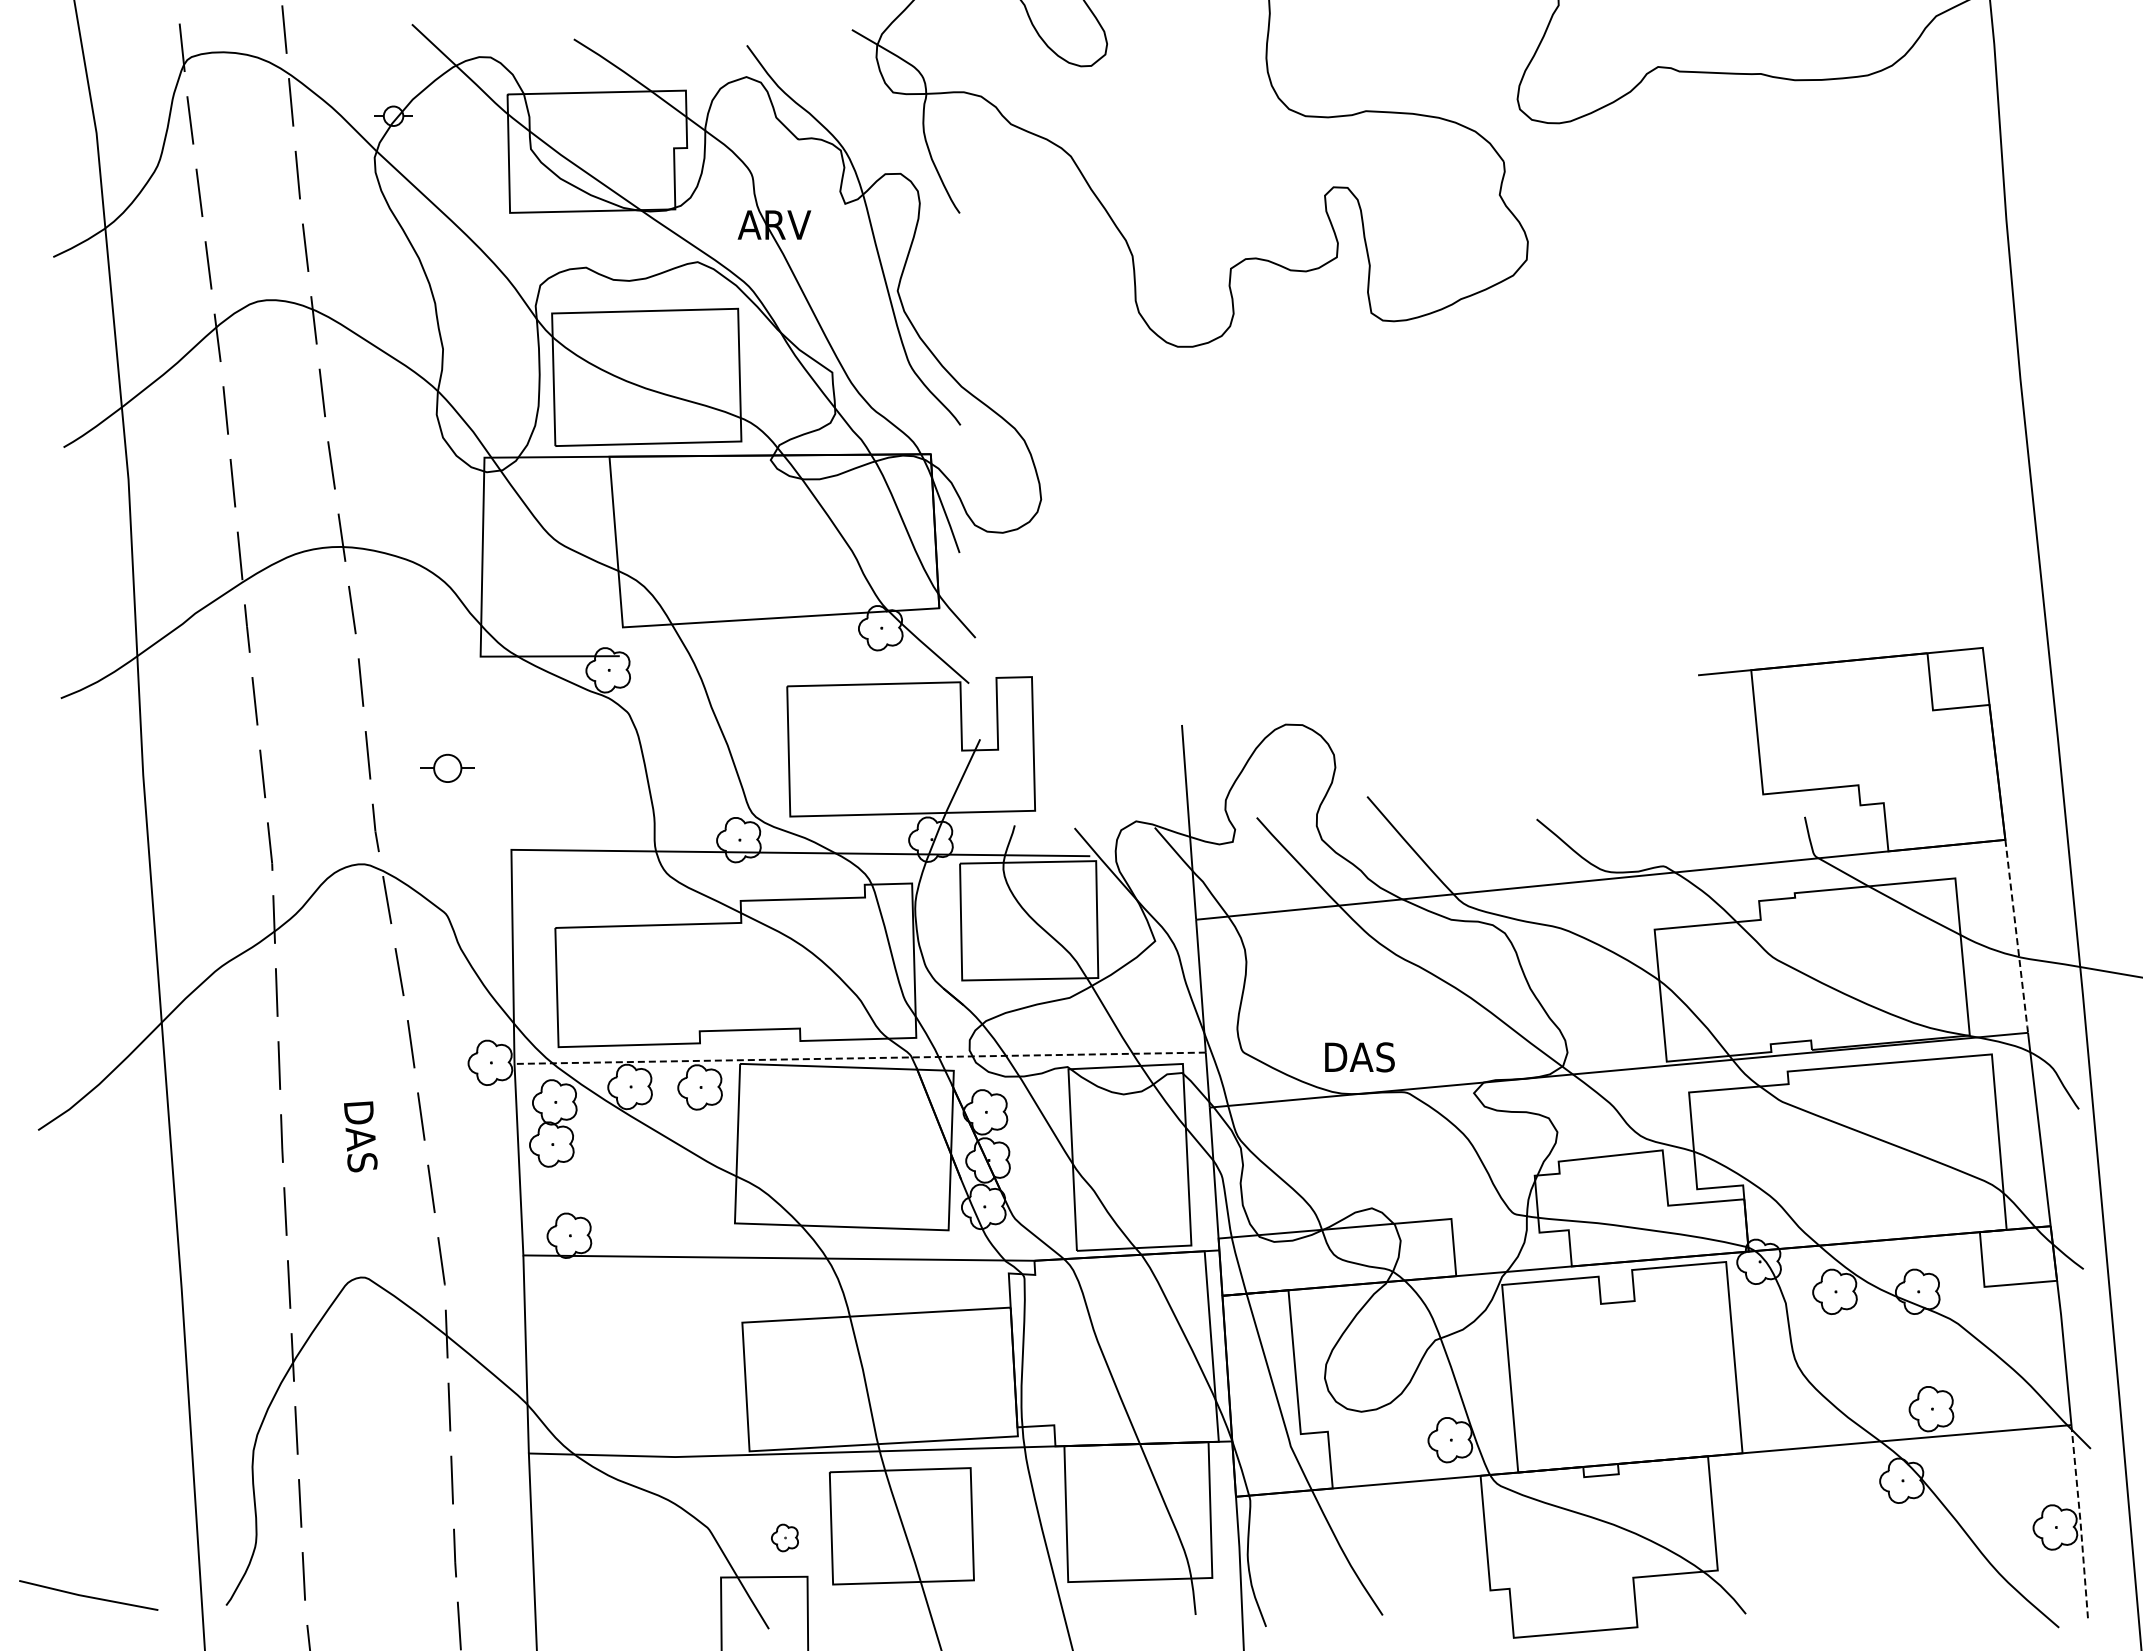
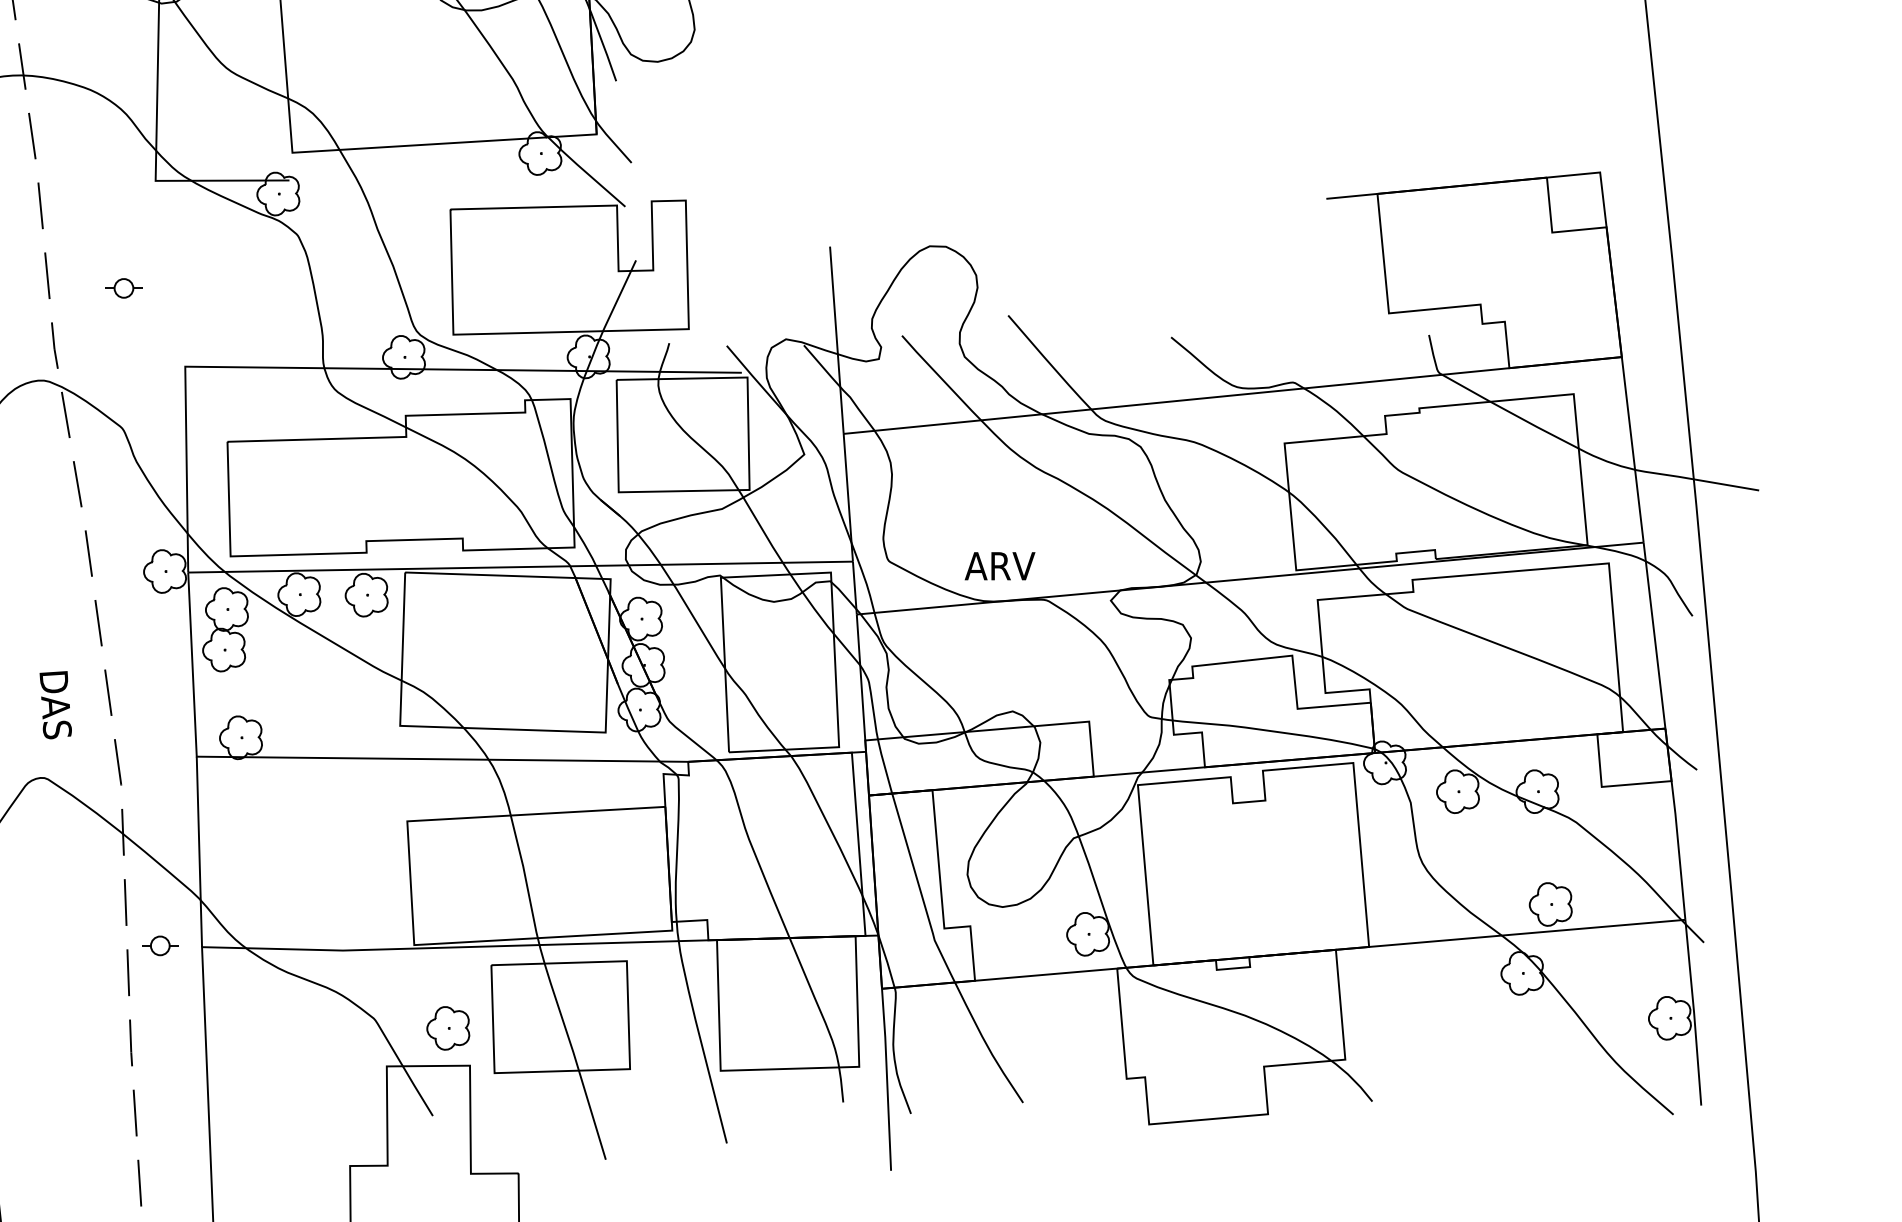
part: (447, 768) -> (123, 288), size x0.71
line: (2016, 937) -> (1632, 450), dashed -> solid
text: (1358, 1057) -> (999, 566), DAS -> ARV
line: (860, 1058) -> (520, 567), dashed -> solid
text: (360, 1136) -> (55, 704), moved
part: (485, 1451) -> (160, 945), added
line: (2080, 1521) -> (1694, 1012), dashed -> solid
part: (784, 1537) -> (447, 1027), size x1.67

